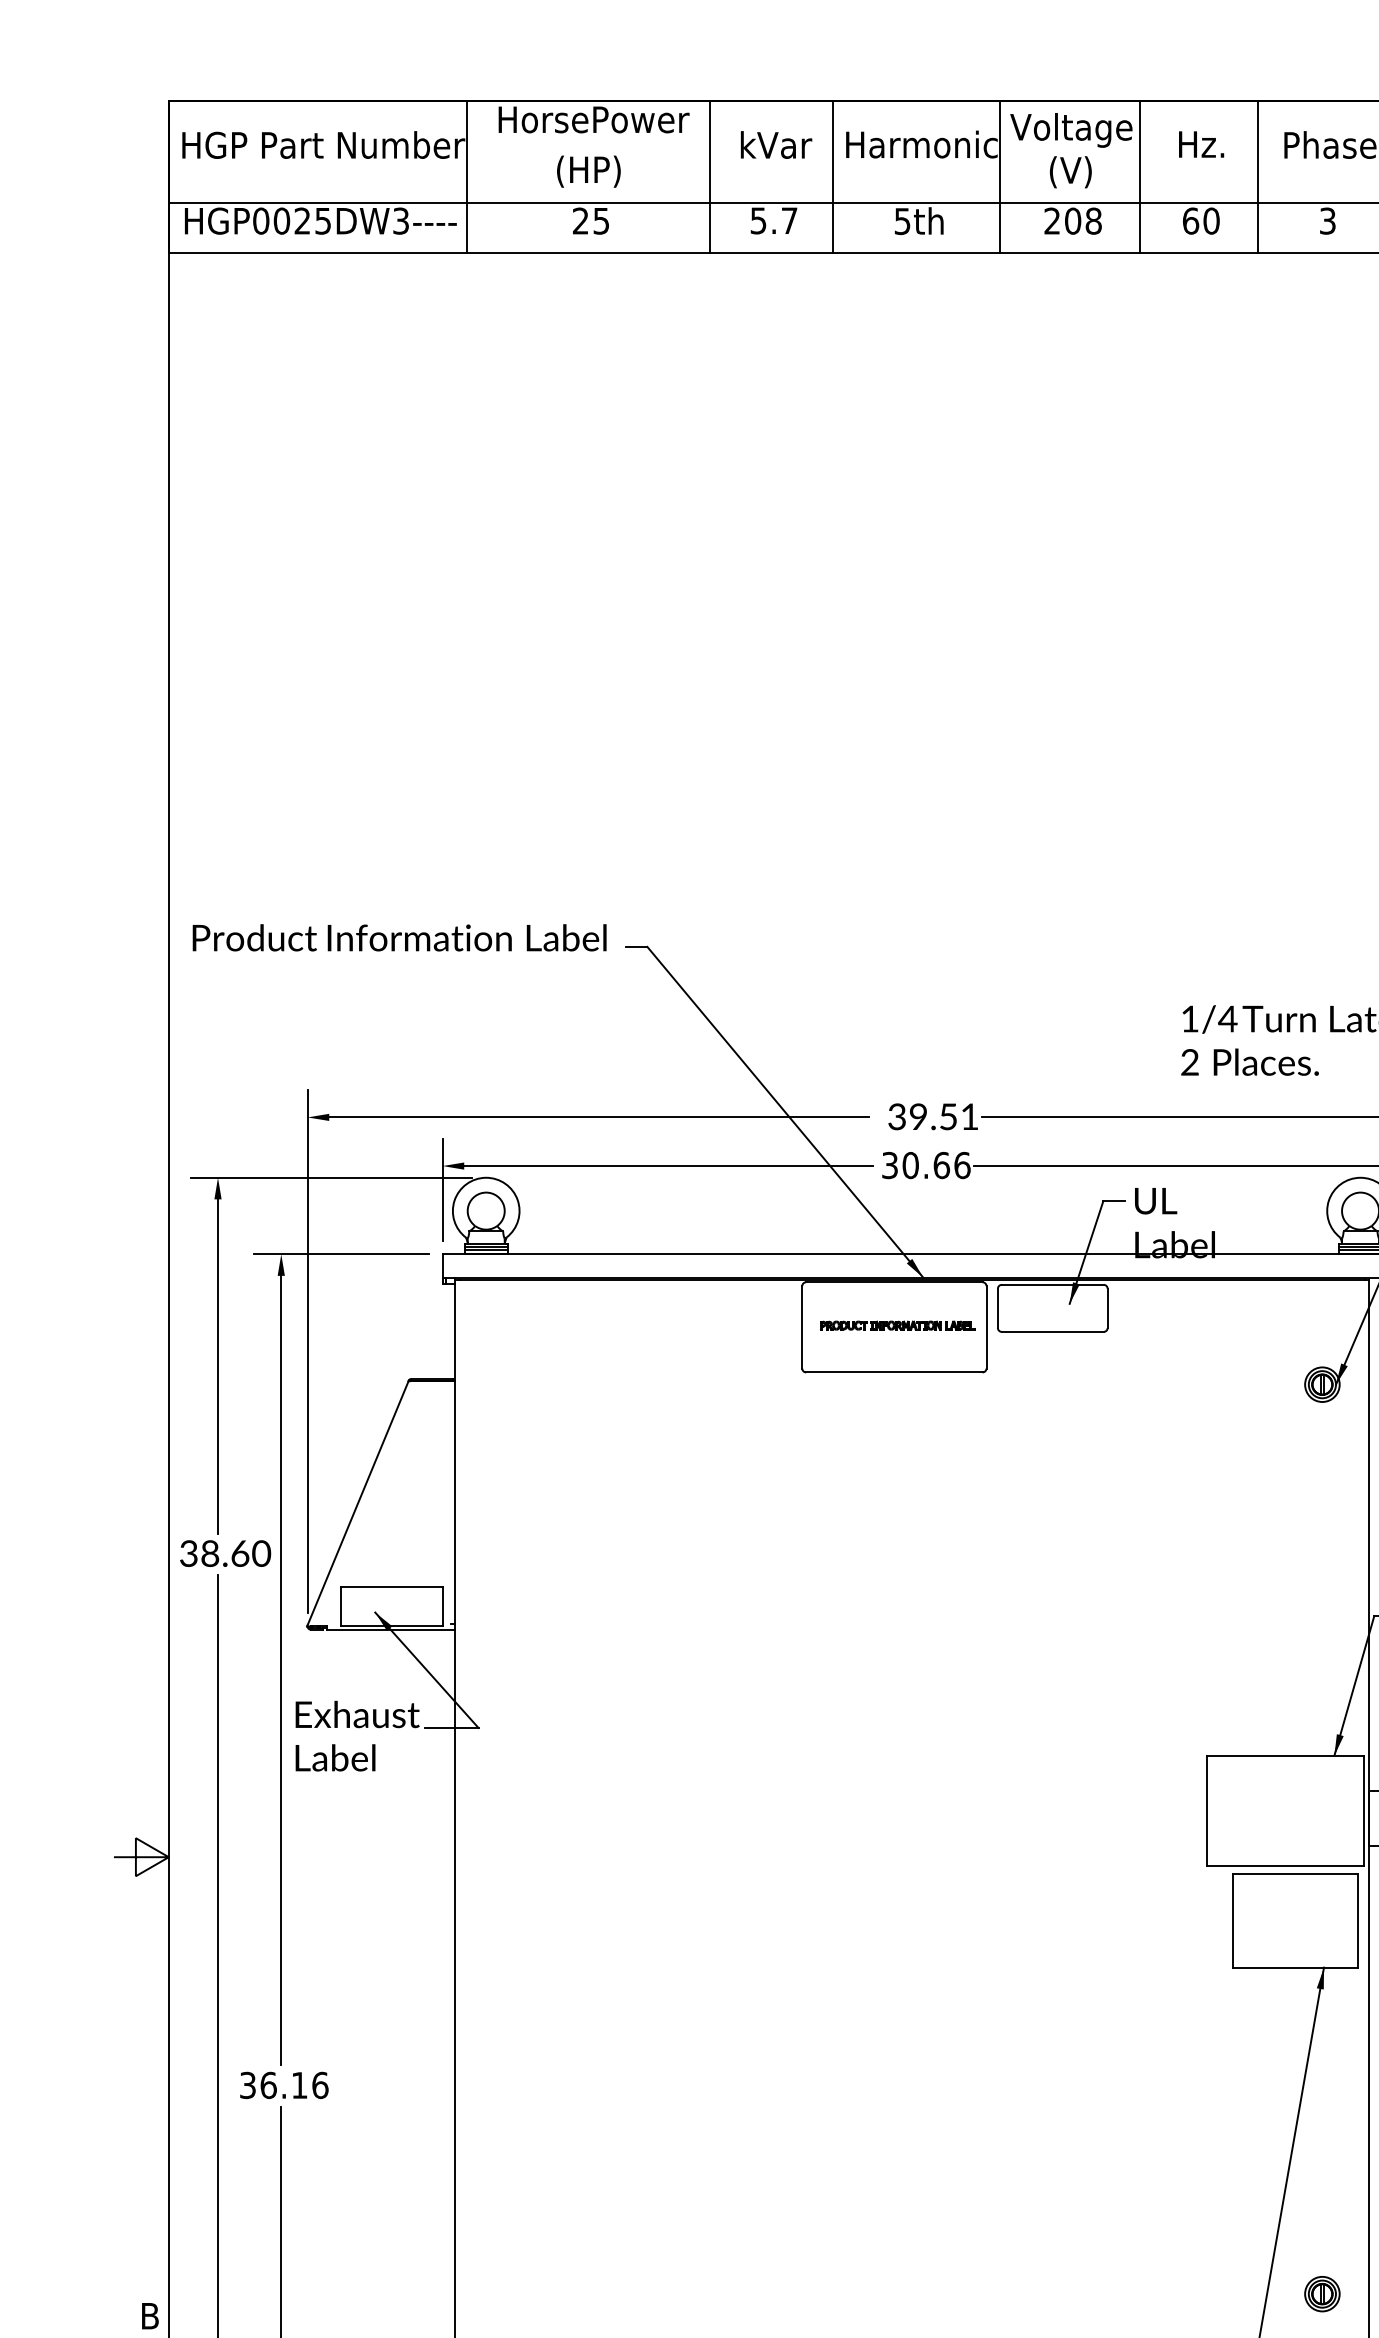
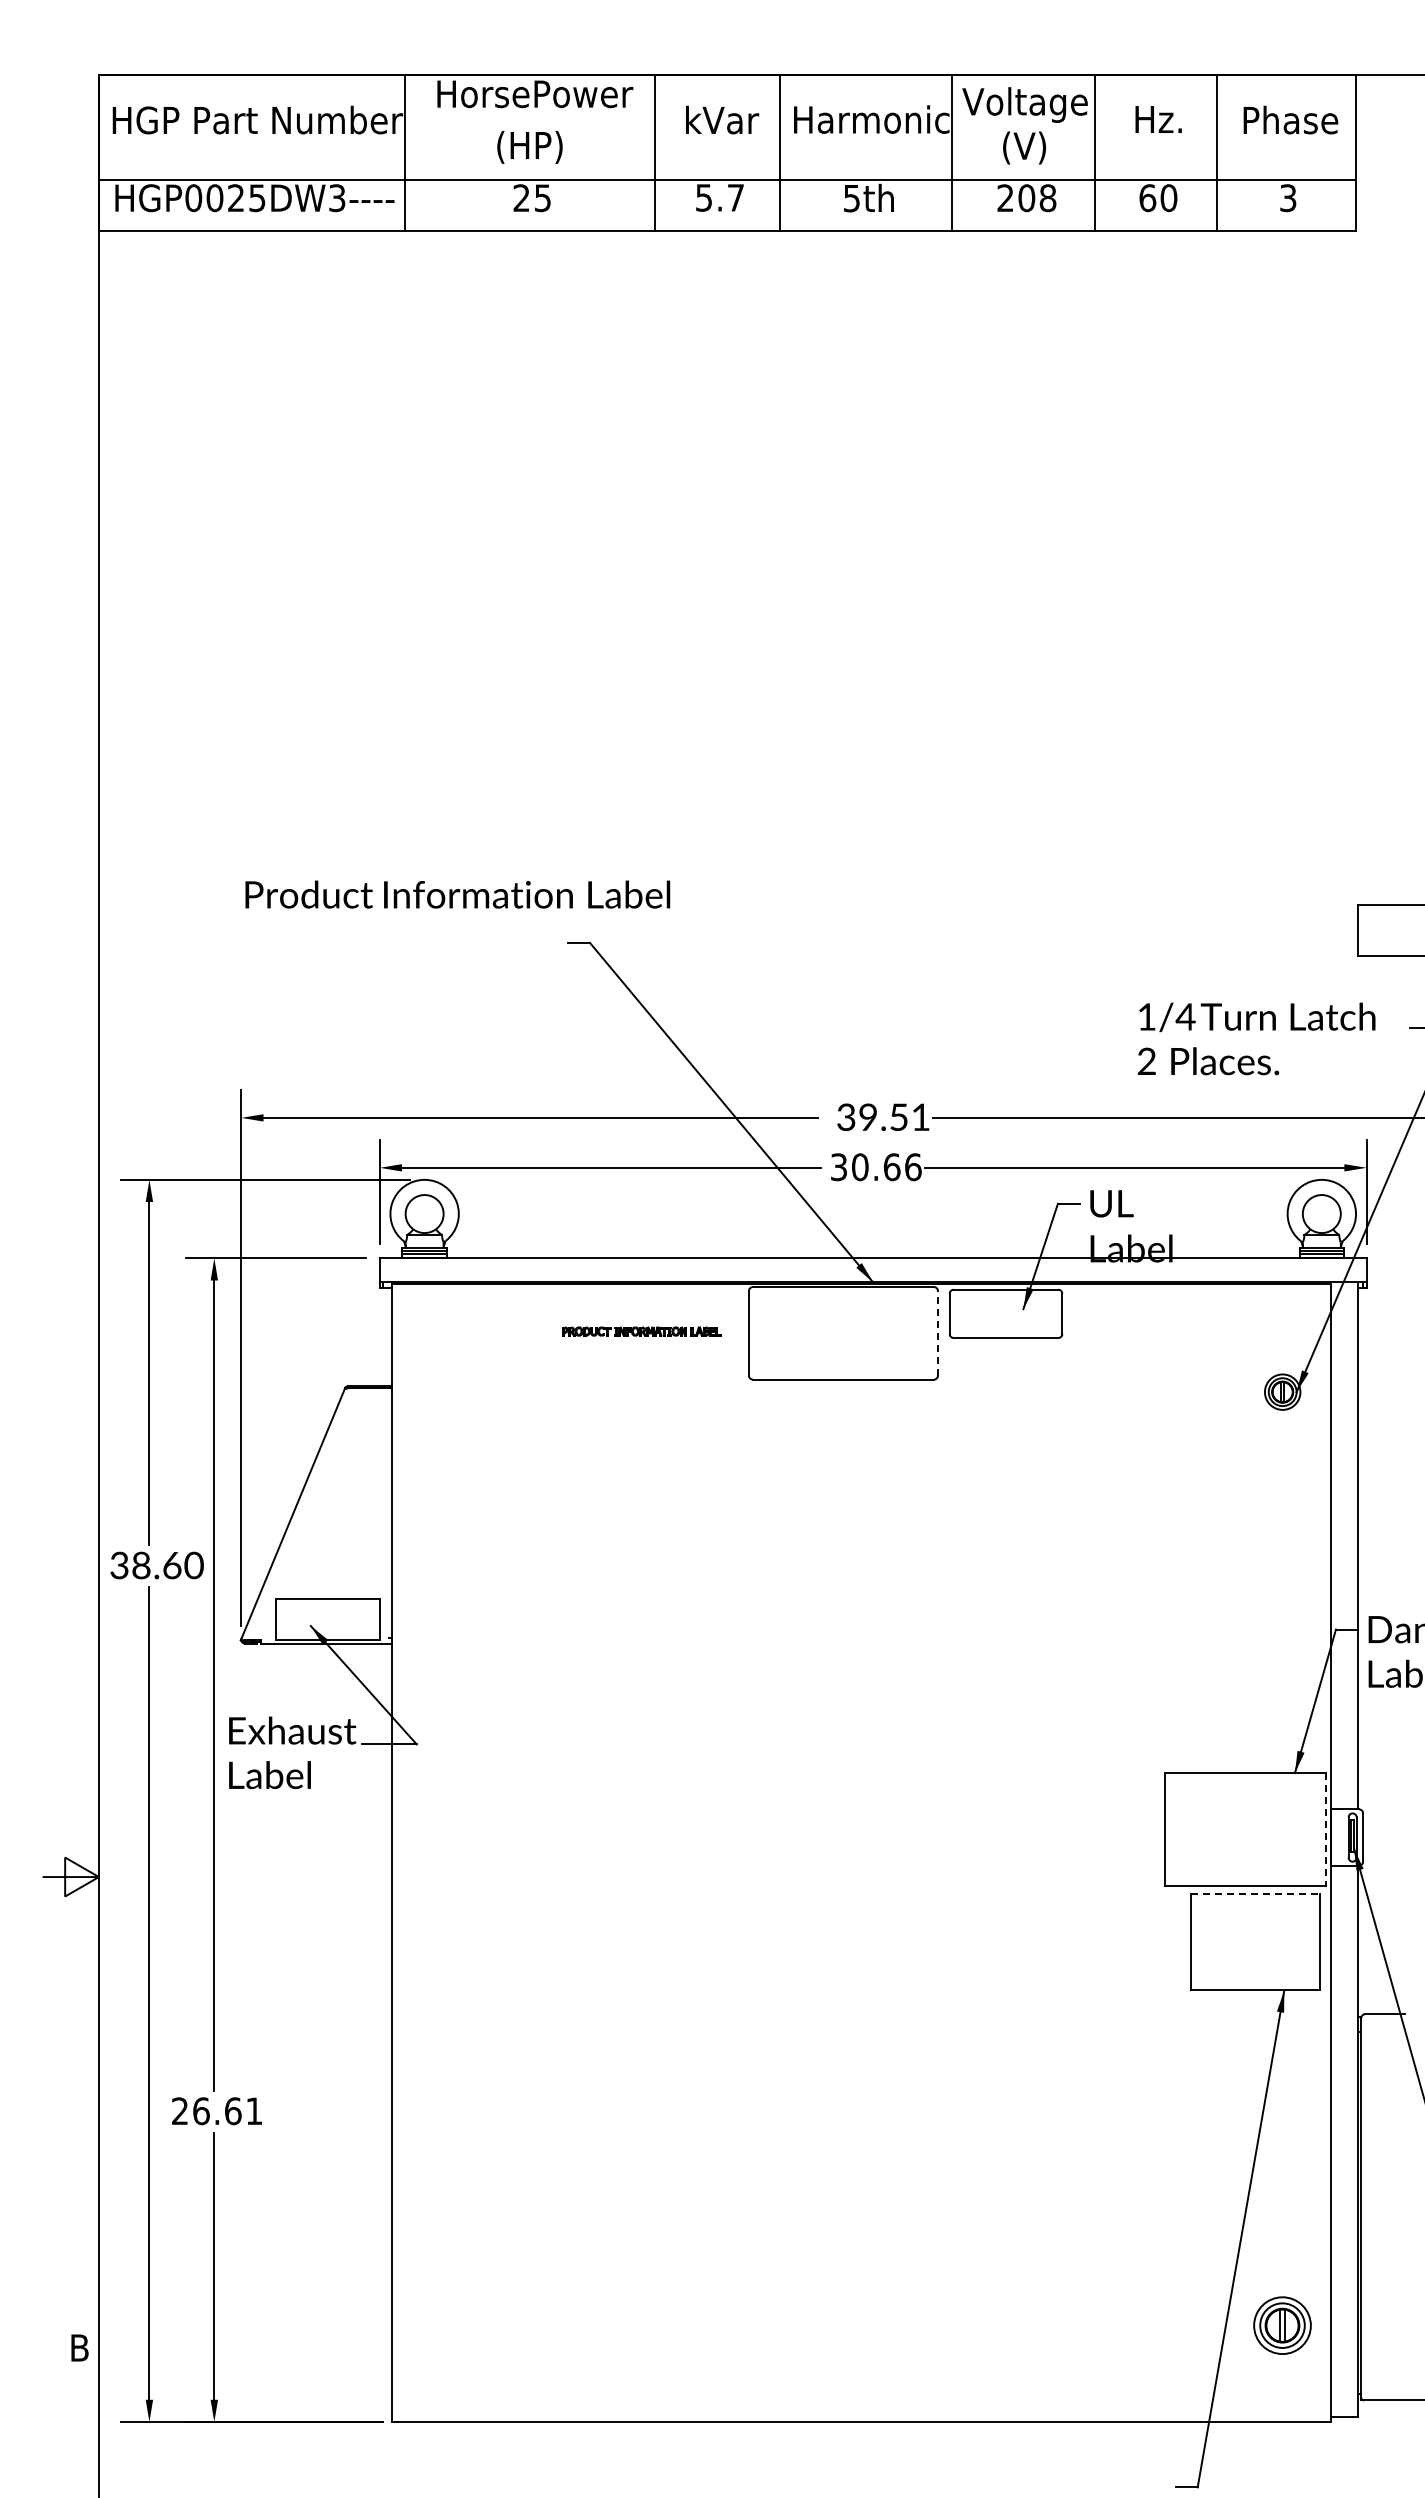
text: (399, 937) -> (457, 894), moved
part: (897, 1325) -> (641, 1331), moved
line: (986, 1326) -> (938, 1332), solid -> dashed
line: (1364, 1810) -> (1325, 1829), solid -> dashed
line: (1295, 1873) -> (1255, 1893), solid -> dashed
text: (284, 2085) -> (217, 2111), 36.16 -> 26.61
part: (1322, 2293) -> (1282, 2324), size x1.6

